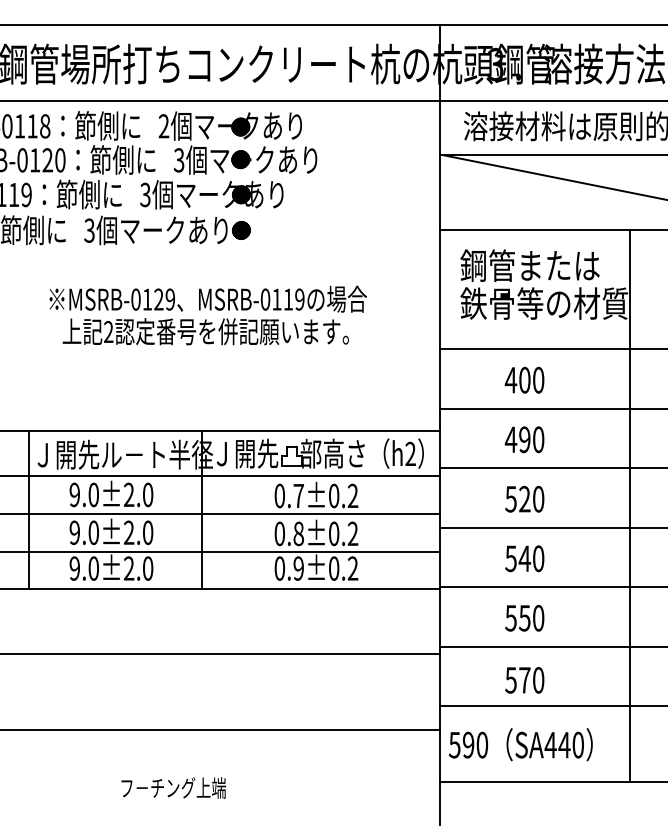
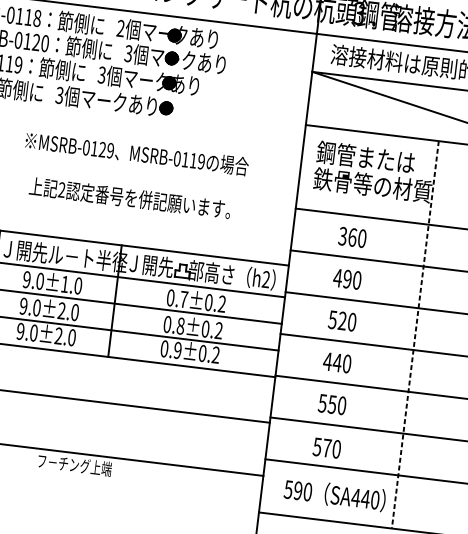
text: (205, 331) -> (129, 197), moved
text: (517, 379) -> (347, 236), 400 -> 360
text: (129, 494) -> (65, 284), 9.0±2.0 -> 9.0±1.0
line: (629, 506) -> (415, 335), solid -> dashed
text: (510, 558) -> (327, 361), 540 -> 440
text: (520, 744) -> (334, 494), moved
text: (173, 787) -> (74, 464), moved

